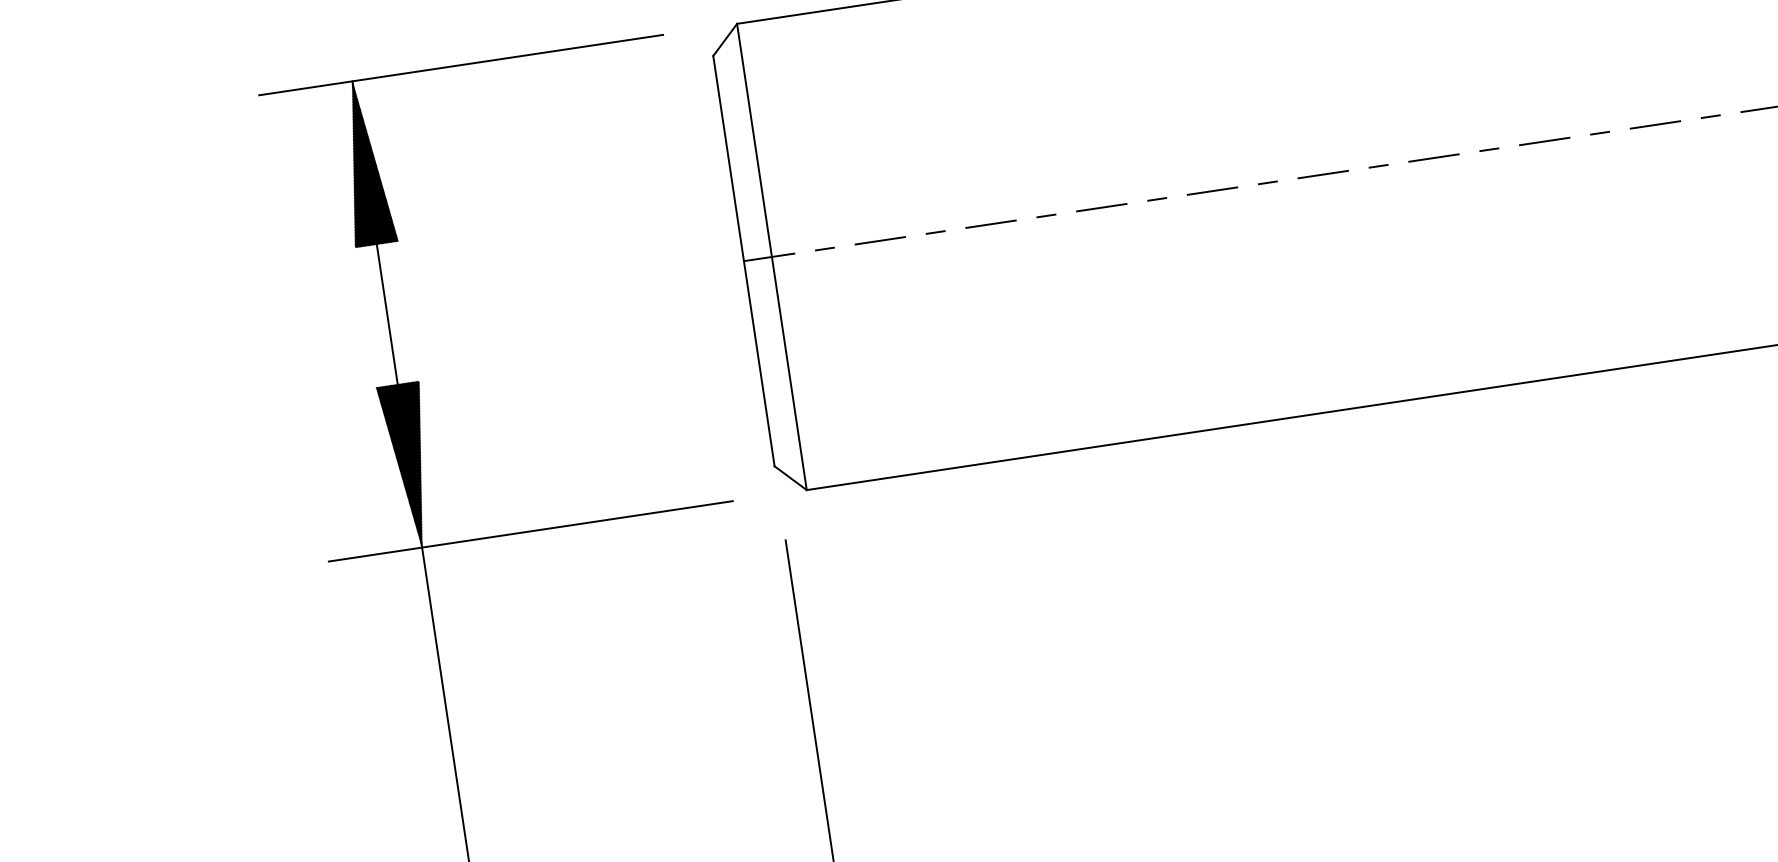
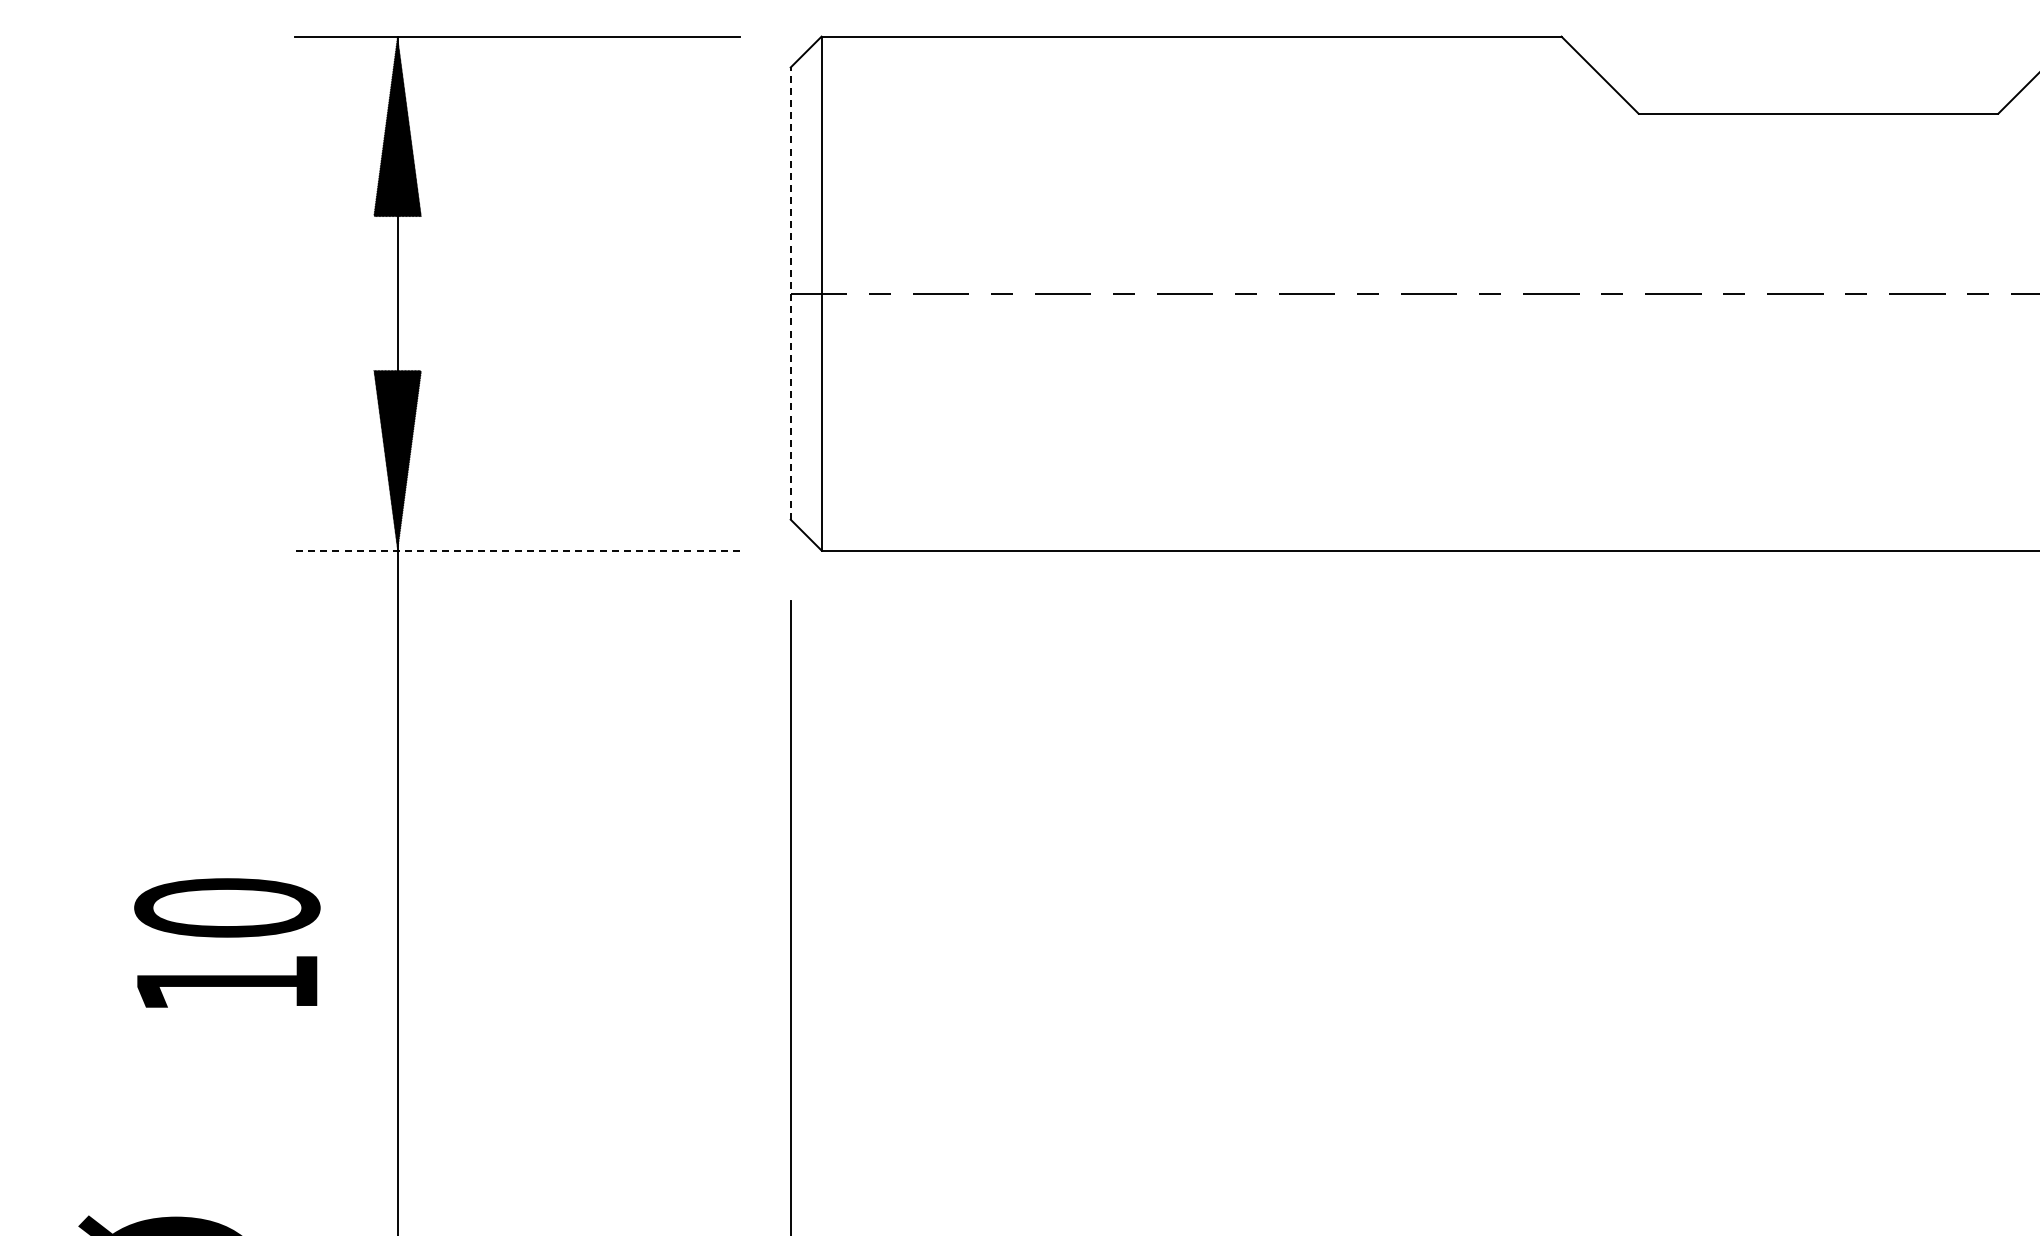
line: (743, 261) -> (790, 293), solid -> dashed
line: (530, 531) -> (517, 550), solid -> dashed

